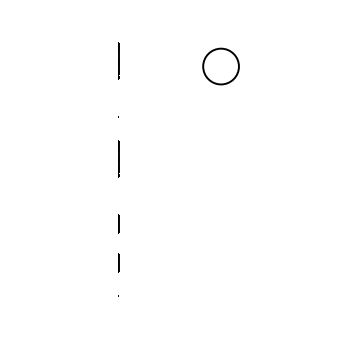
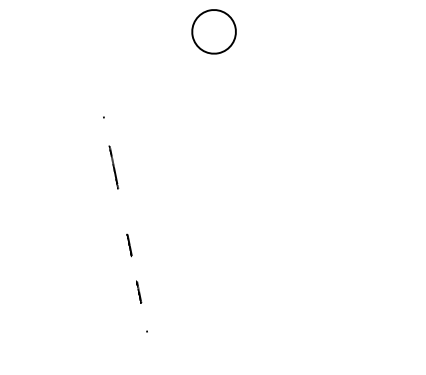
line: (118, 60) -> (89, 49), removed

